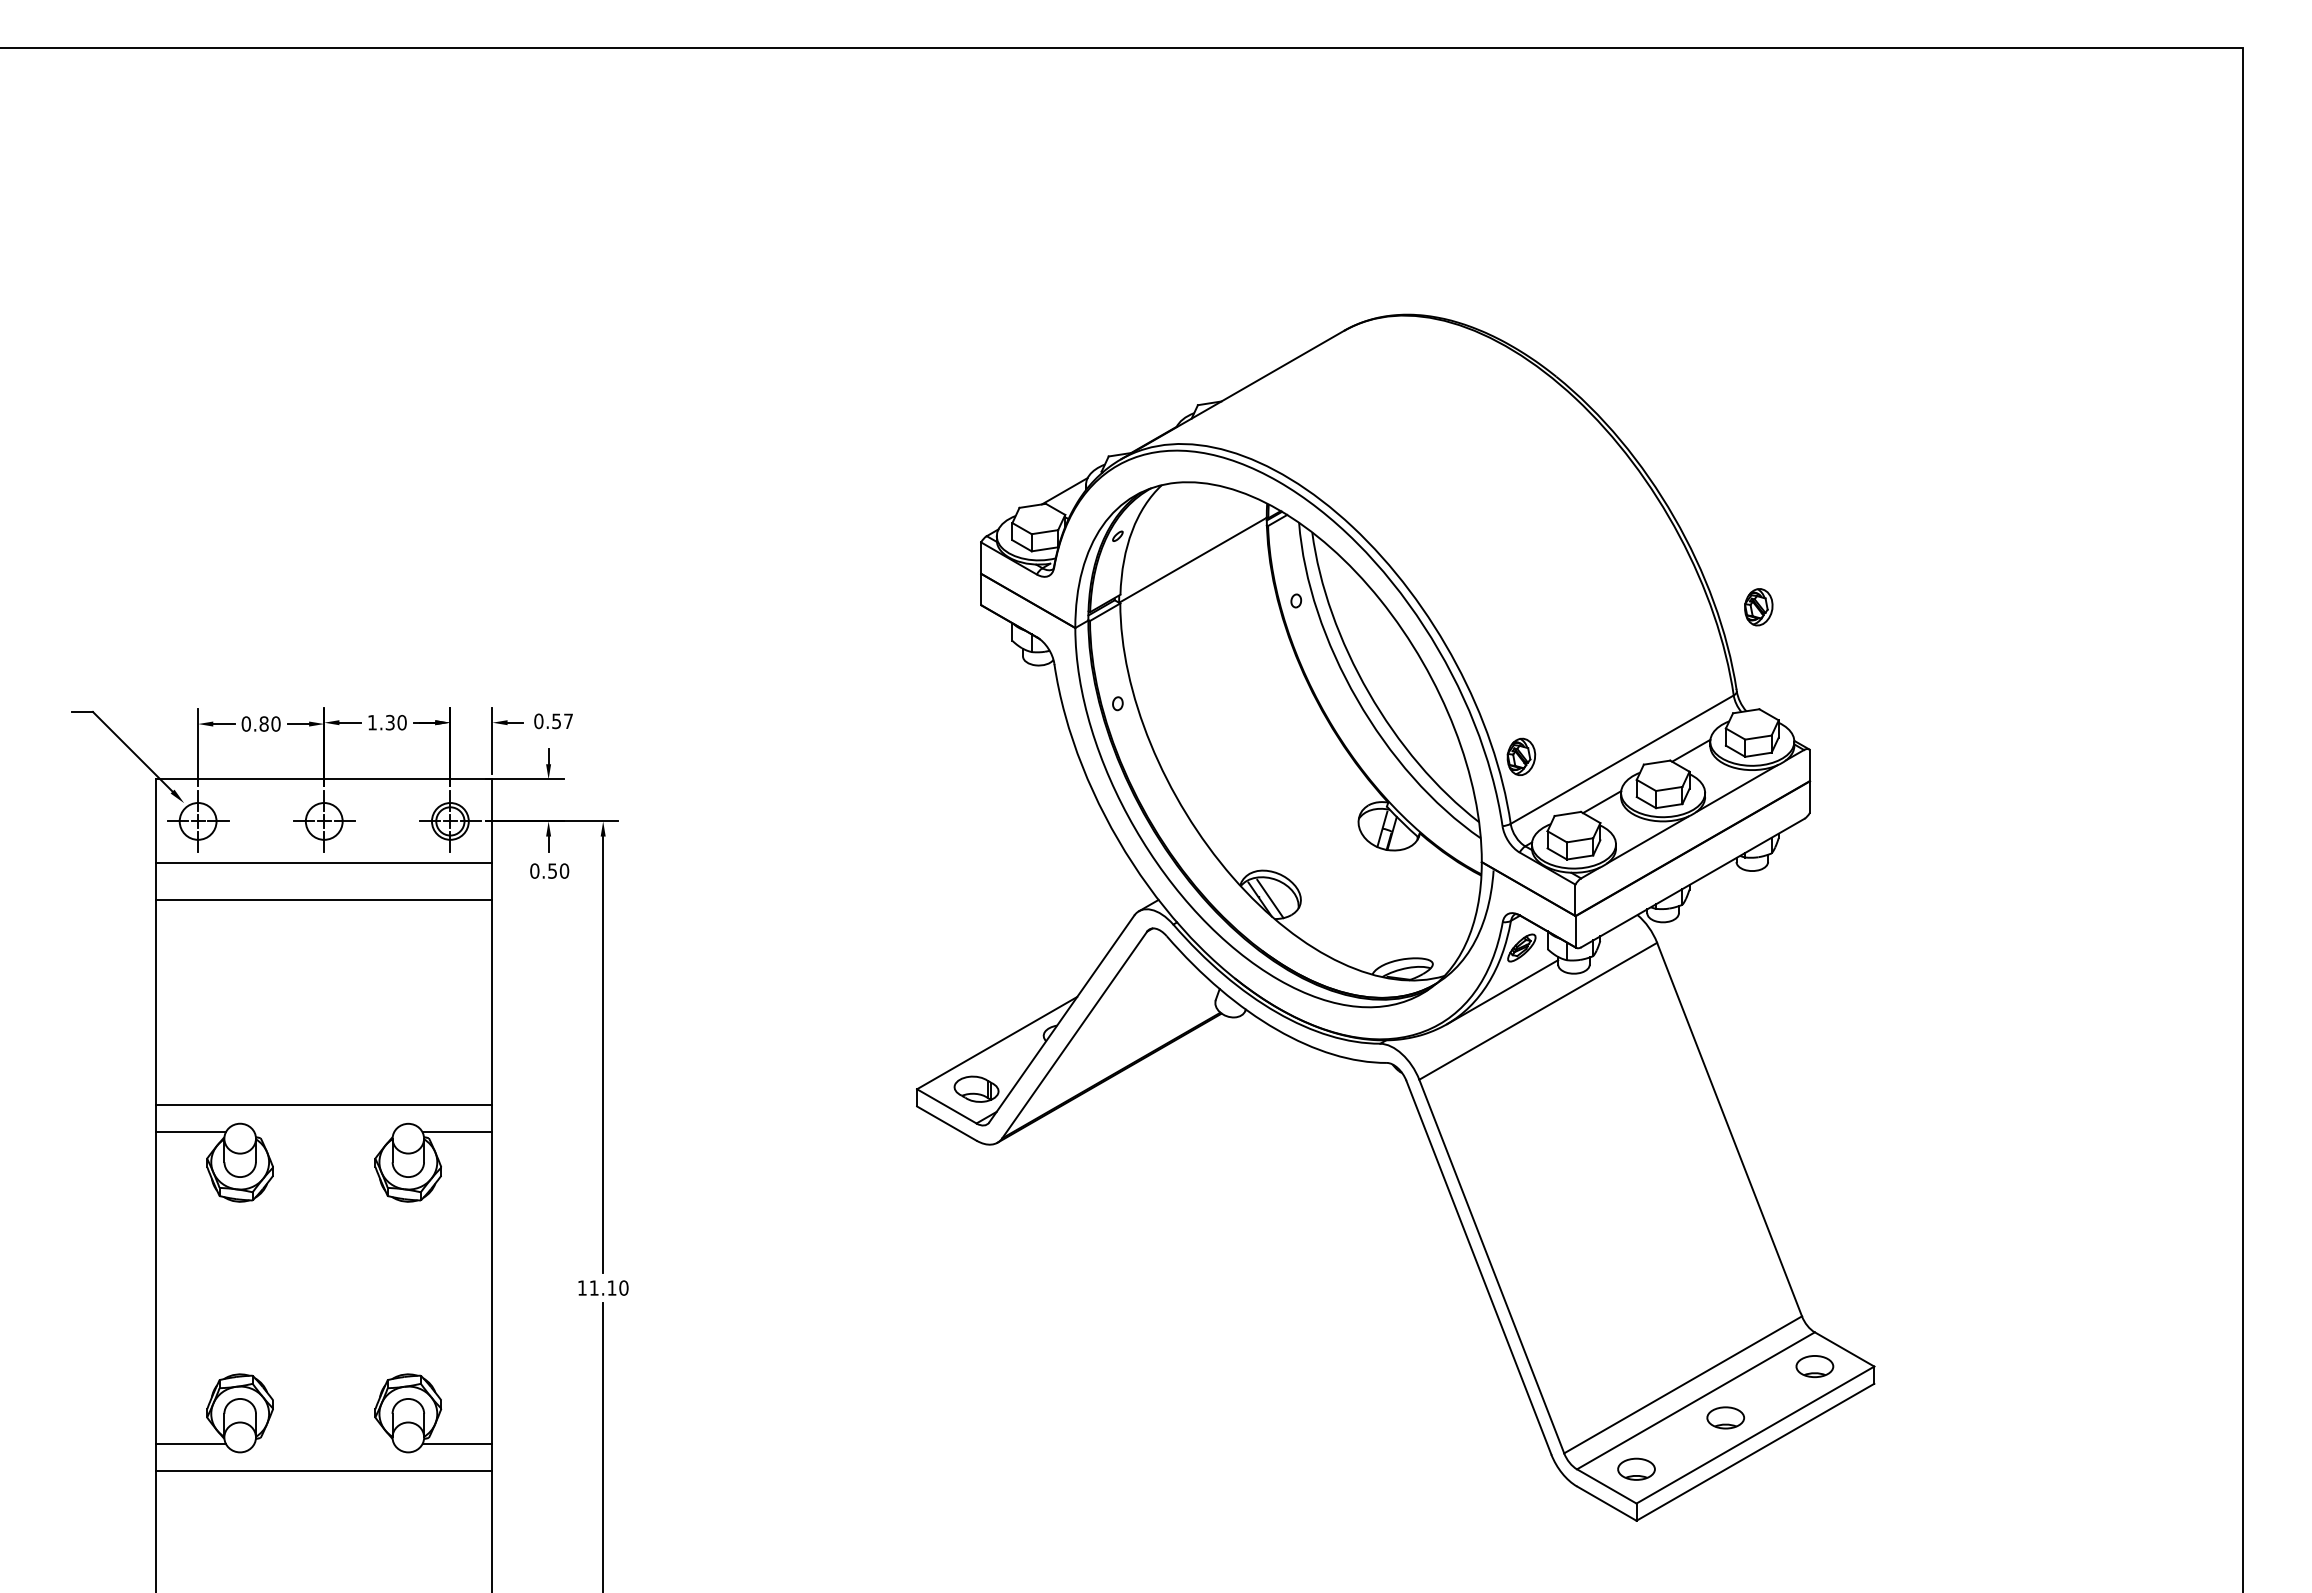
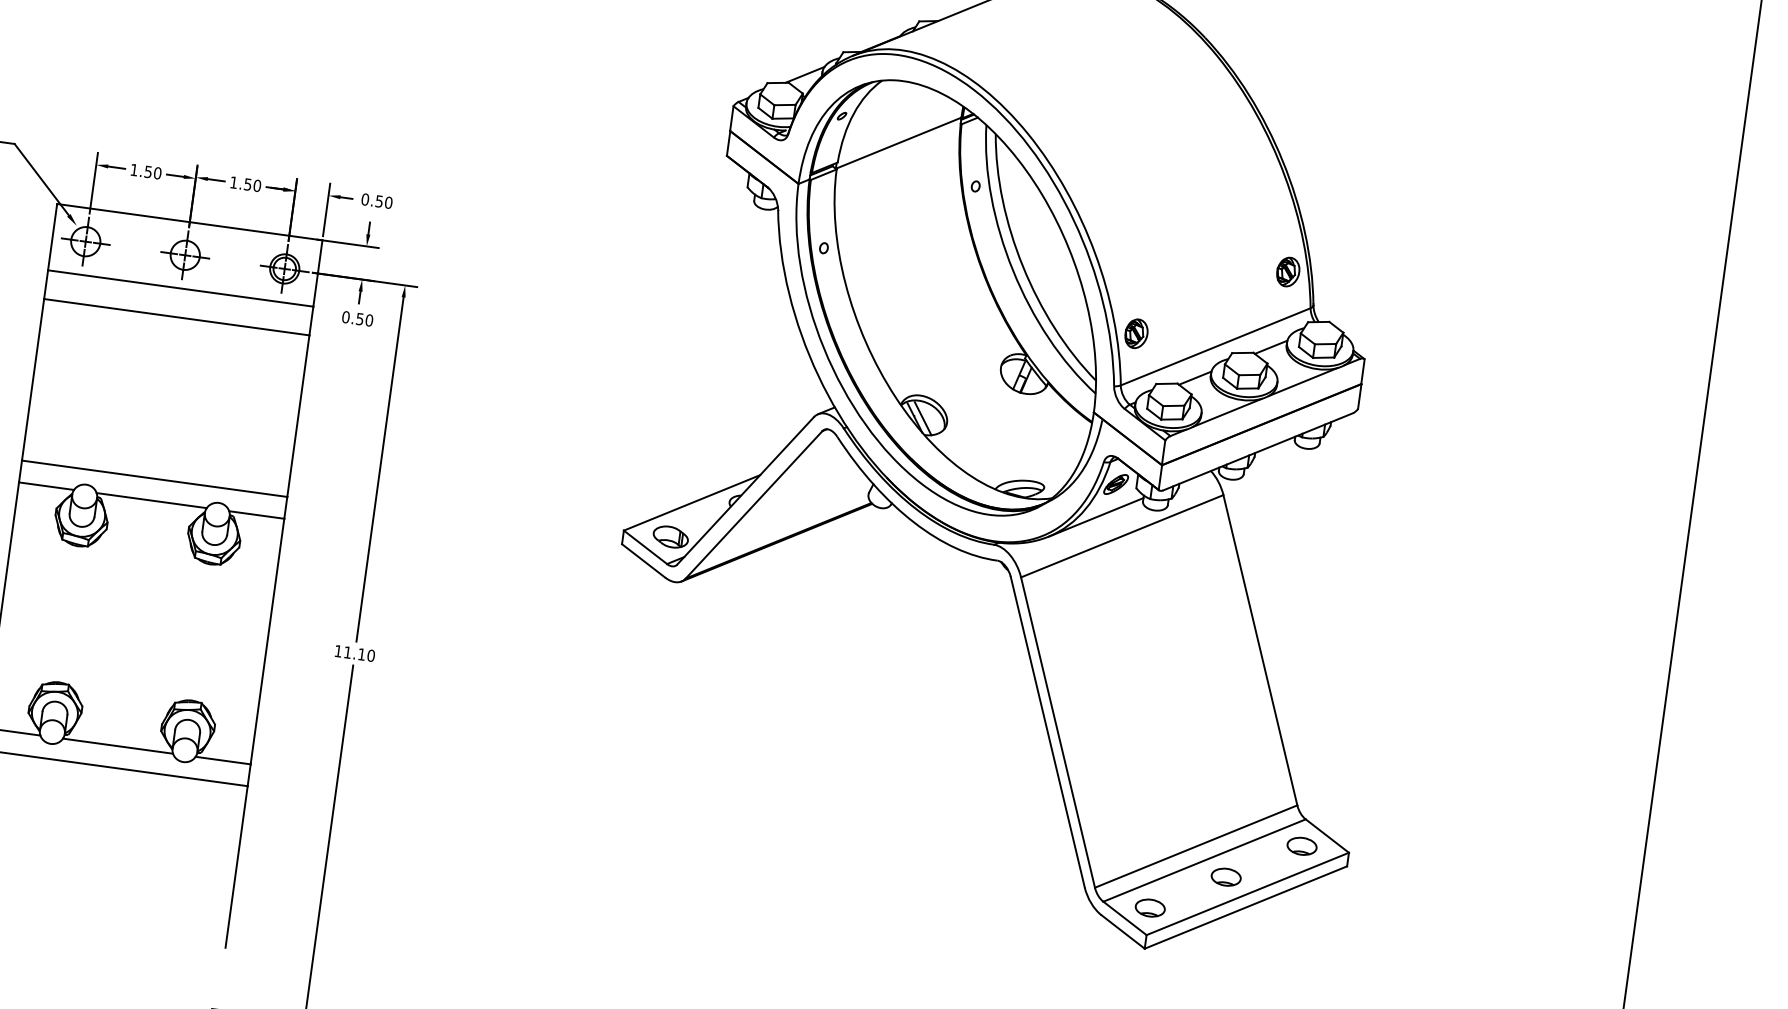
part: (1758, 607) -> (1287, 272), moved
text: (390, 721) -> (248, 183), 1.30 -> 1.50
text: (568, 721) -> (388, 202), 0.57 -> 0.50
text: (254, 723) -> (140, 170), 0.80 -> 1.50
line: (324, 1132) -> (151, 500), added
line: (324, 1443) -> (118, 746), added

